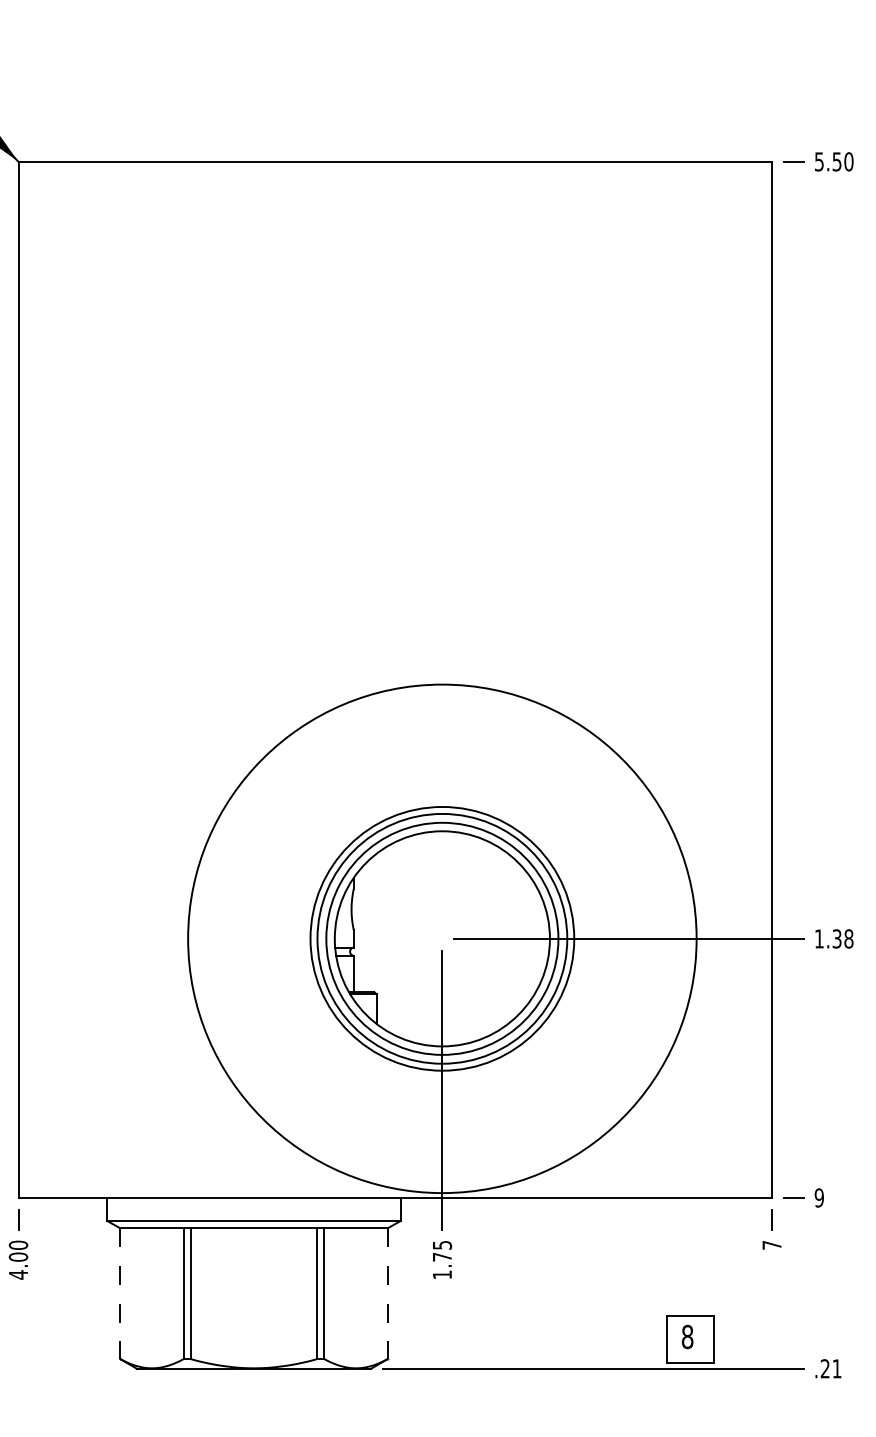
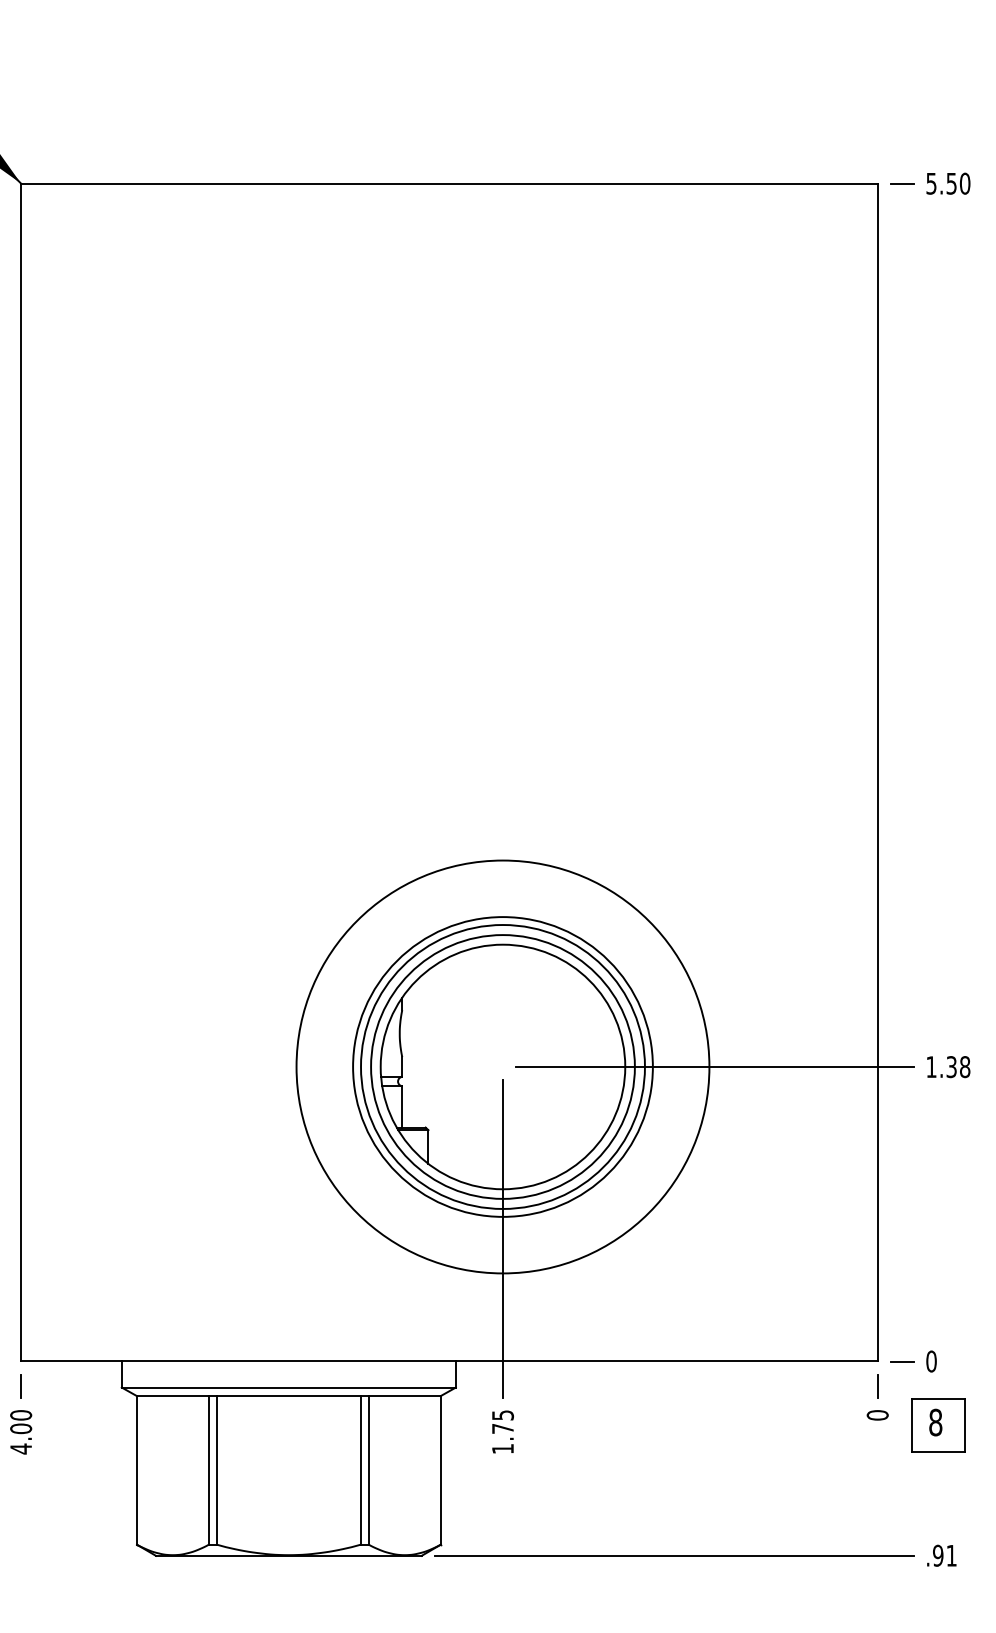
circle: (441, 938) -> (502, 1066), size x0.71
text: (819, 1197) -> (931, 1361), 9 -> 0
text: (771, 1245) -> (877, 1415), 7 -> 0
line: (120, 1293) -> (137, 1470), dashed -> solid
line: (387, 1293) -> (440, 1470), dashed -> solid
part: (690, 1339) -> (938, 1425), moved
text: (825, 1368) -> (938, 1555), .21 -> .91

